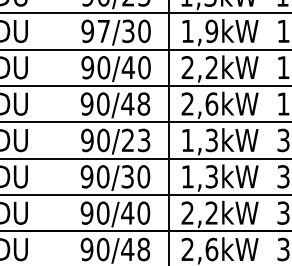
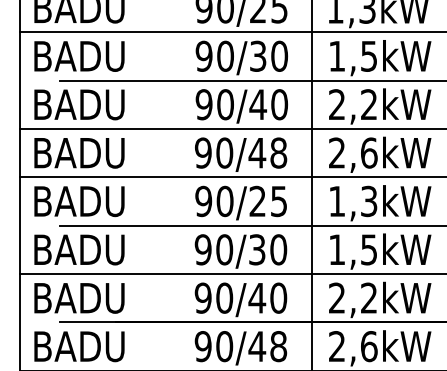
text: (103, 30) -> (225, 55), 97/30 -> 90/30
text: (211, 30) -> (368, 55), 1,9kW -> 1,5kW
text: (144, 139) -> (279, 200), 90/23 -> 90/25
text: (212, 176) -> (369, 249), 1,3kW -> 1,5kW

